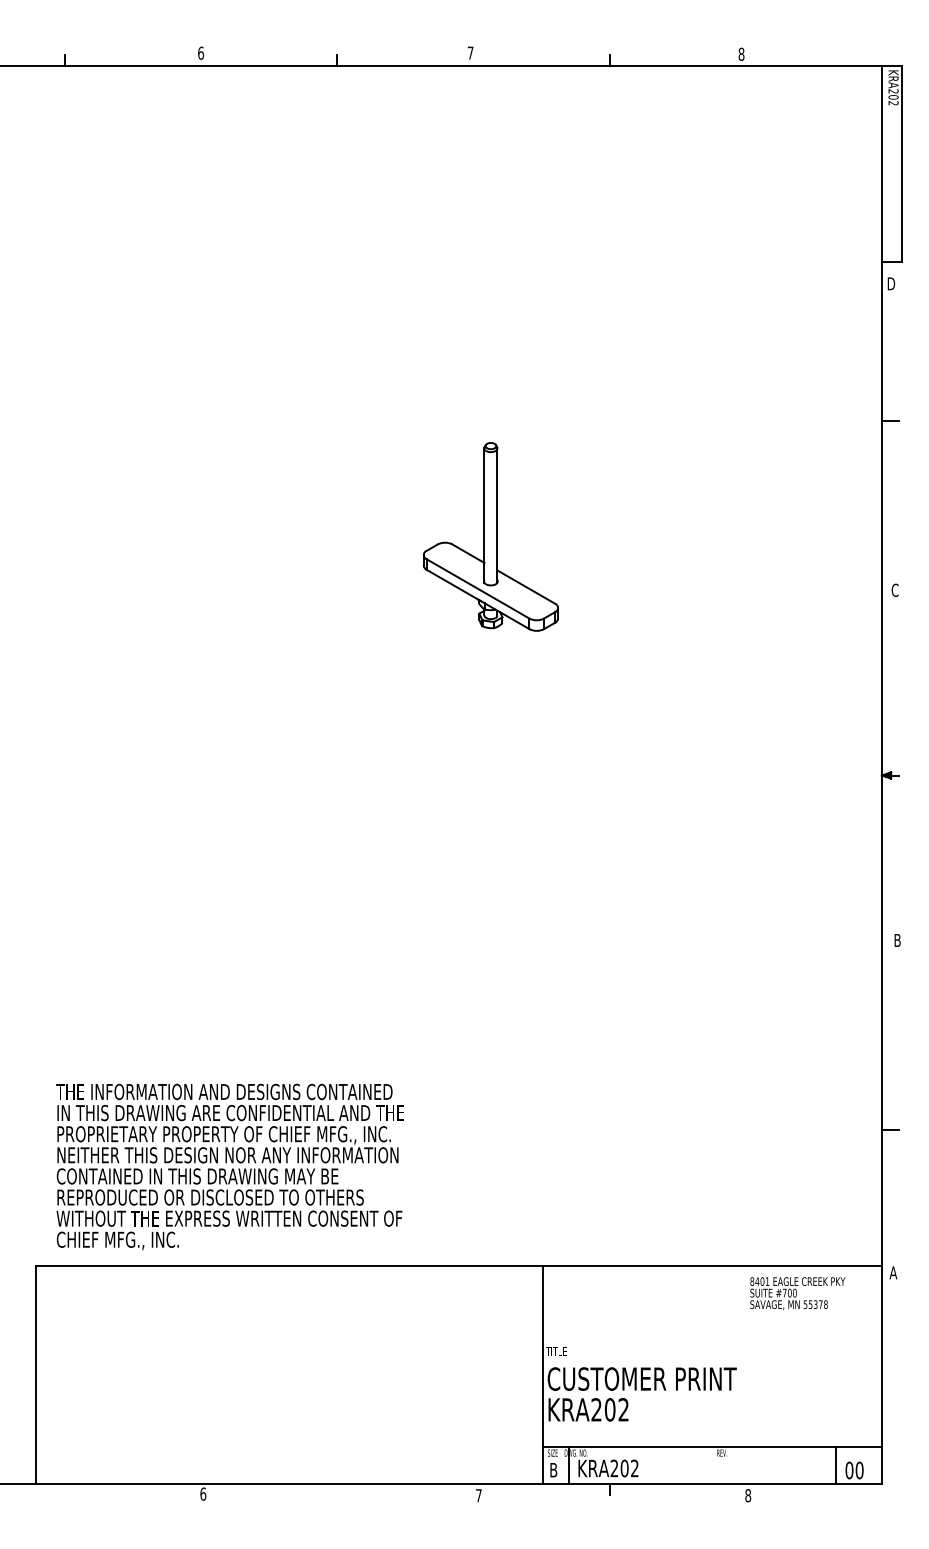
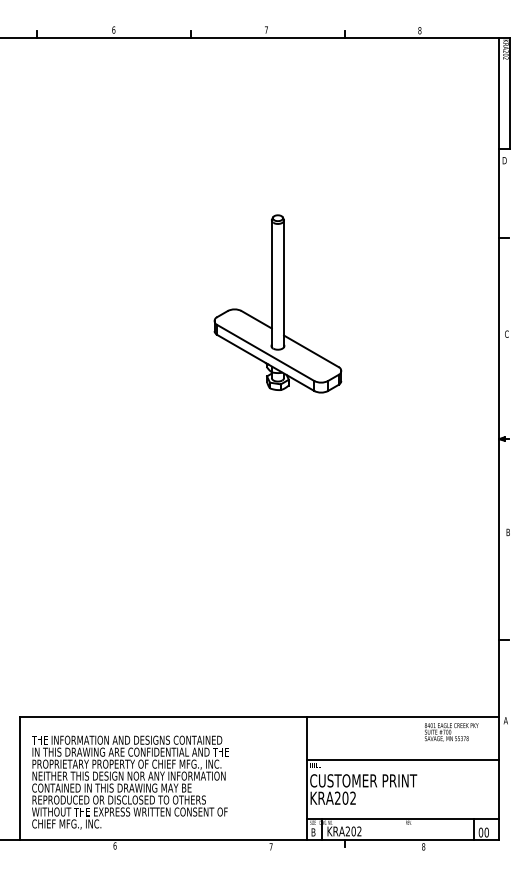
part: (490, 536) -> (277, 303), size x1.67
text: (230, 1166) -> (130, 782), moved
line: (712, 1343) -> (403, 760), added

